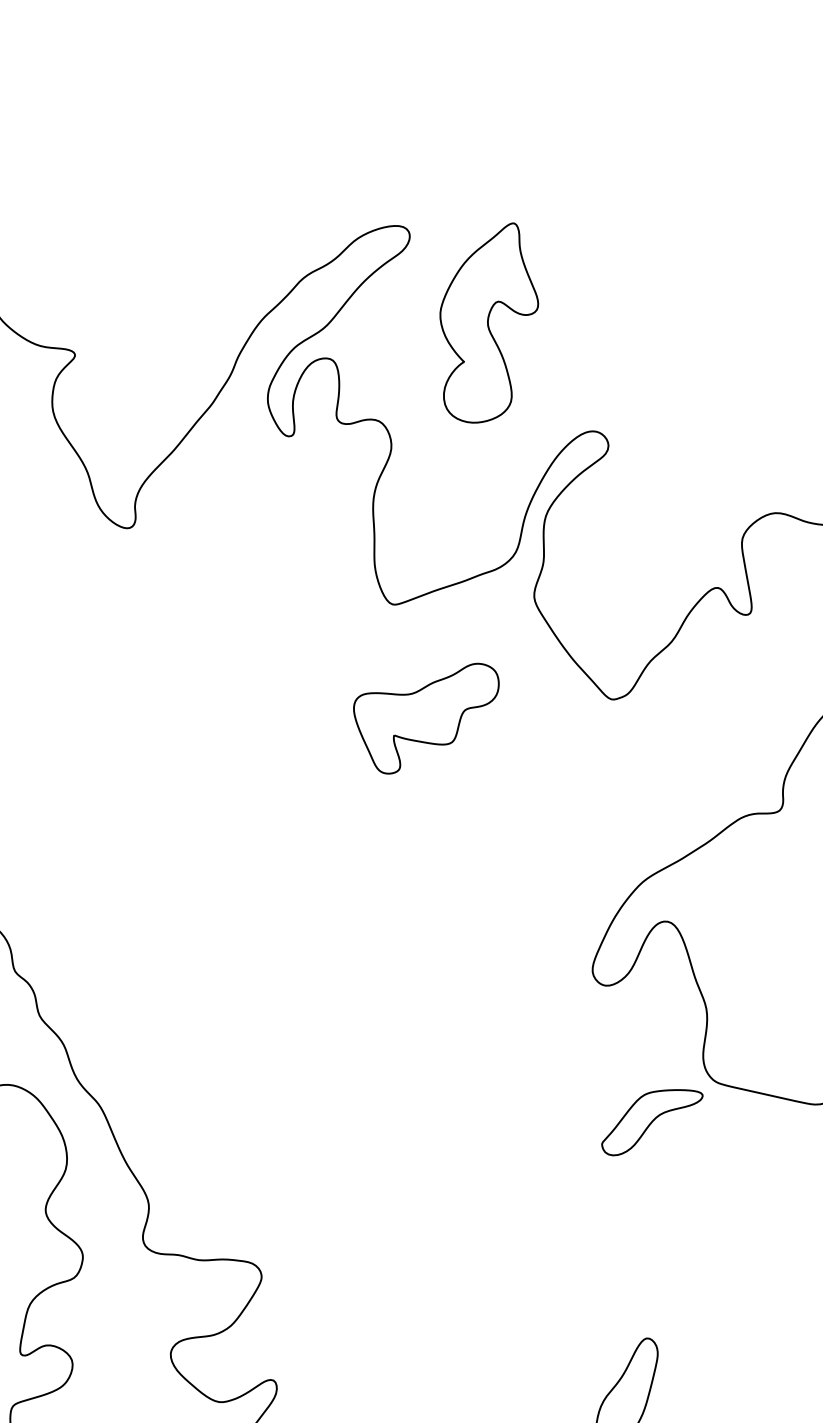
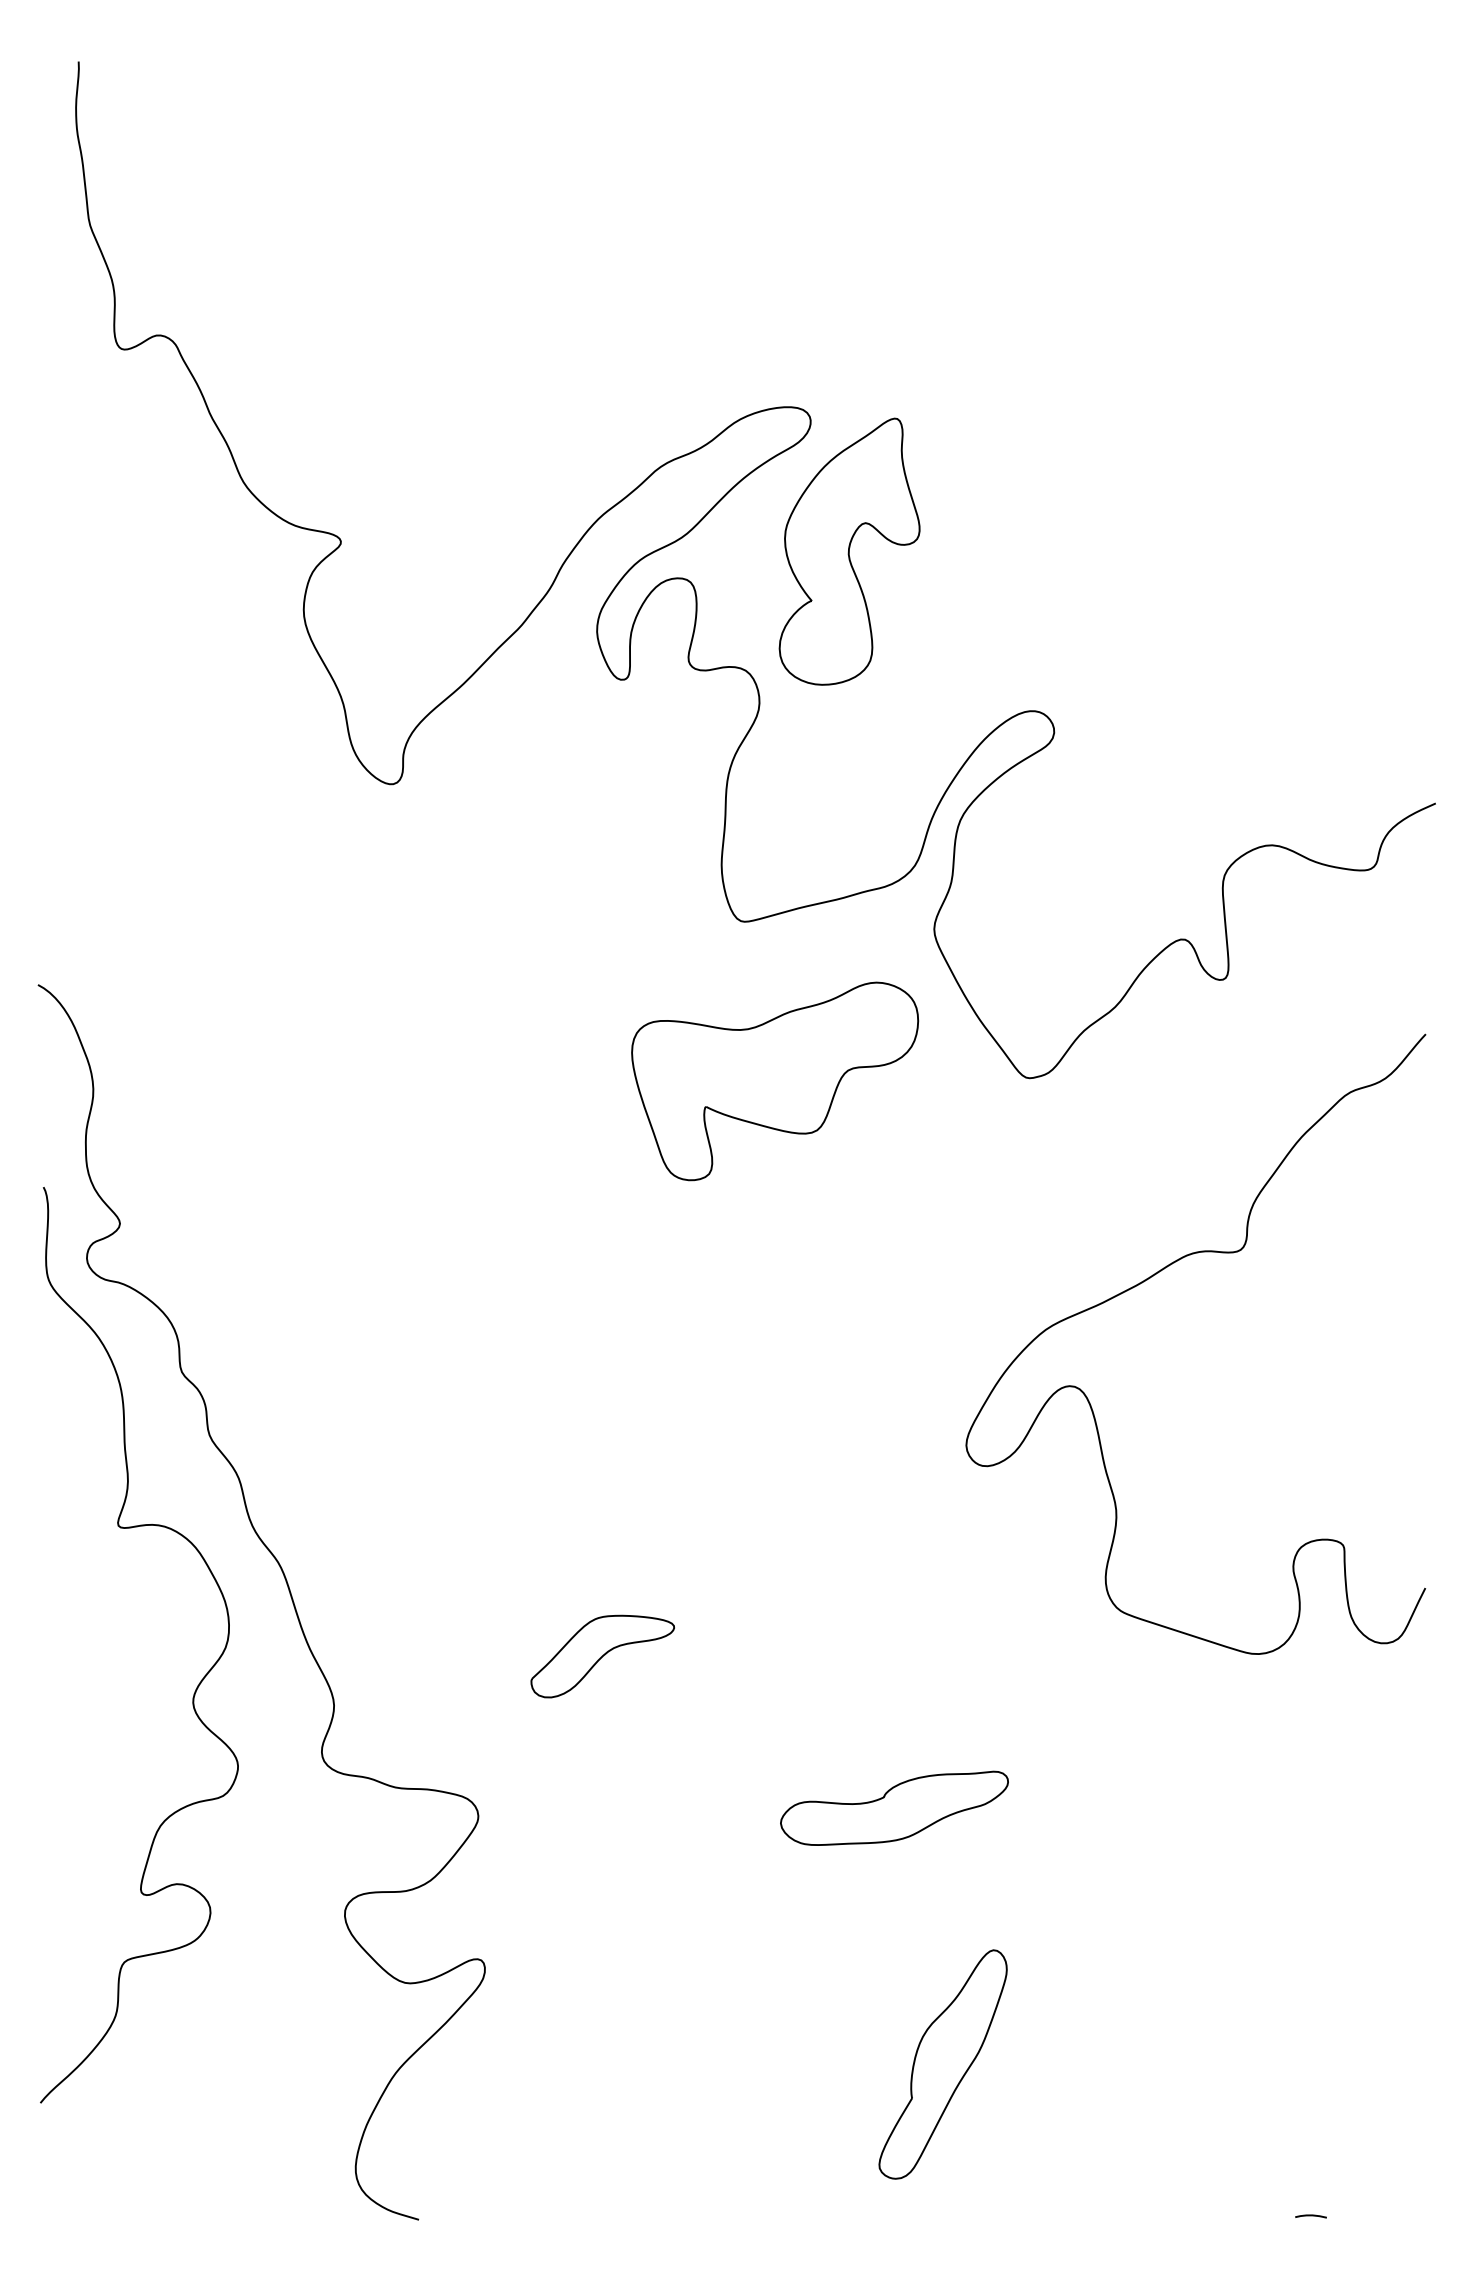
part: (488, 323) -> (849, 551), moved
part: (428, 719) -> (775, 1081), size x1.43
part: (652, 1121) -> (602, 1656), moved
part: (564, 1240) -> (894, 1807), added

